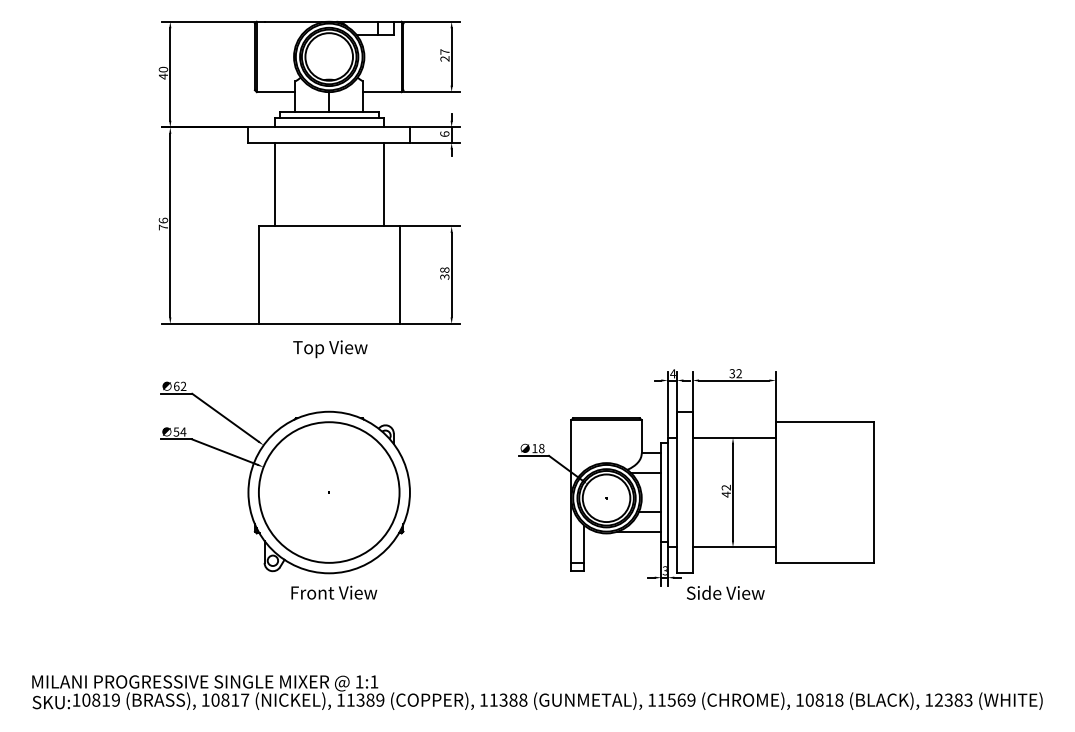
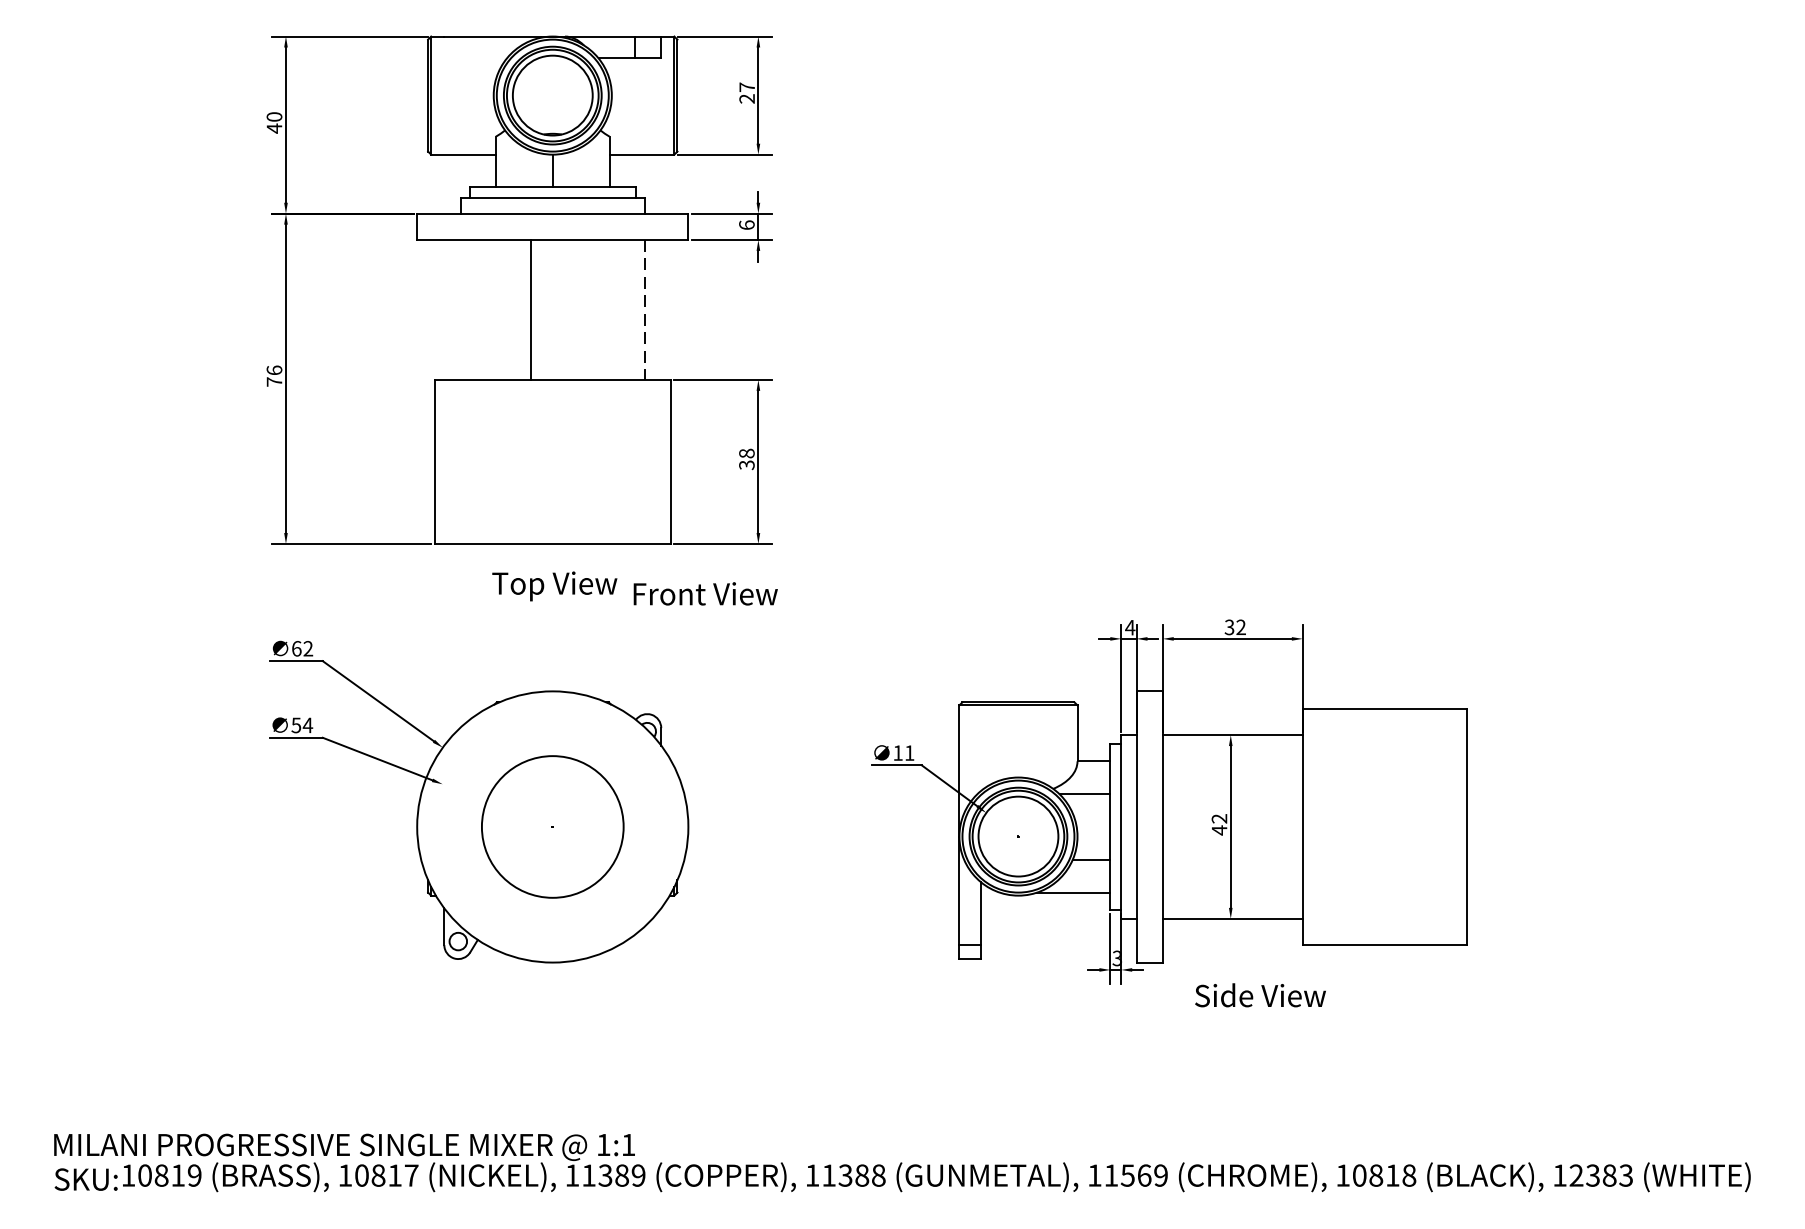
line: (274, 184) -> (531, 309), moved
line: (383, 184) -> (643, 309), solid -> dashed
text: (541, 448) -> (909, 753), 18 -> 11
circle: (328, 492) -> (551, 826), size x0.6
text: (334, 592) -> (706, 593), moved
text: (725, 592) -> (1260, 994), moved

